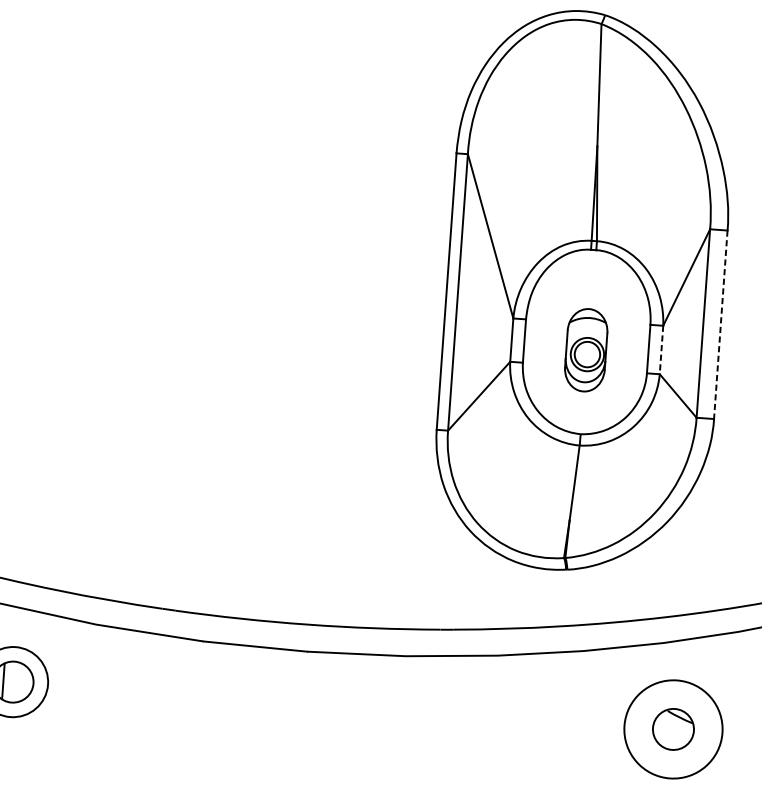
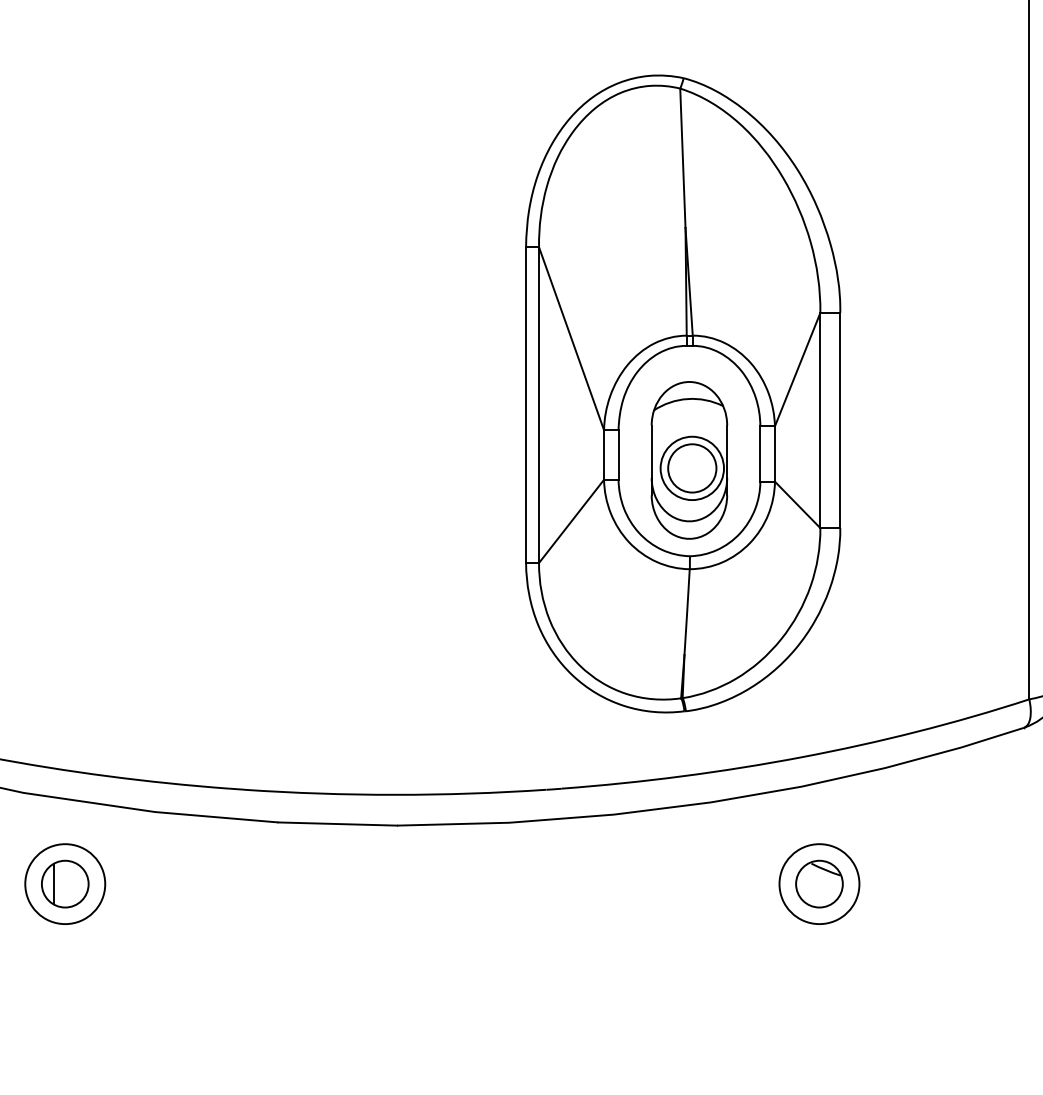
line: (720, 324) -> (840, 420), dashed -> solid
part: (586, 350) -> (689, 460), size x1.67
line: (661, 350) -> (774, 454), dashed -> solid
circle: (673, 729) -> (819, 884), size x0.71

